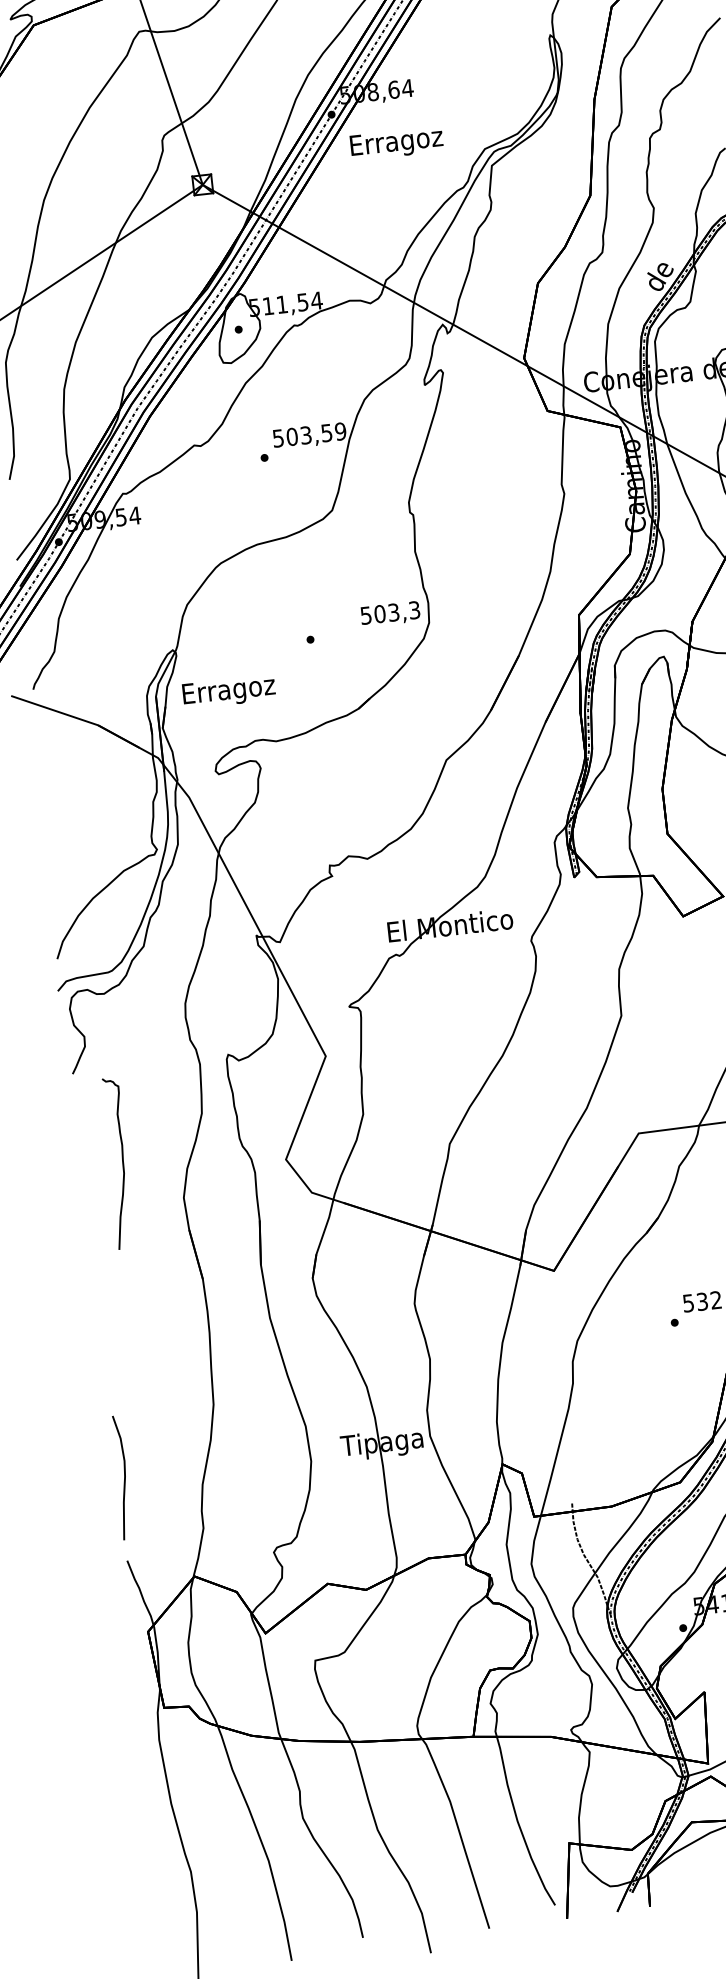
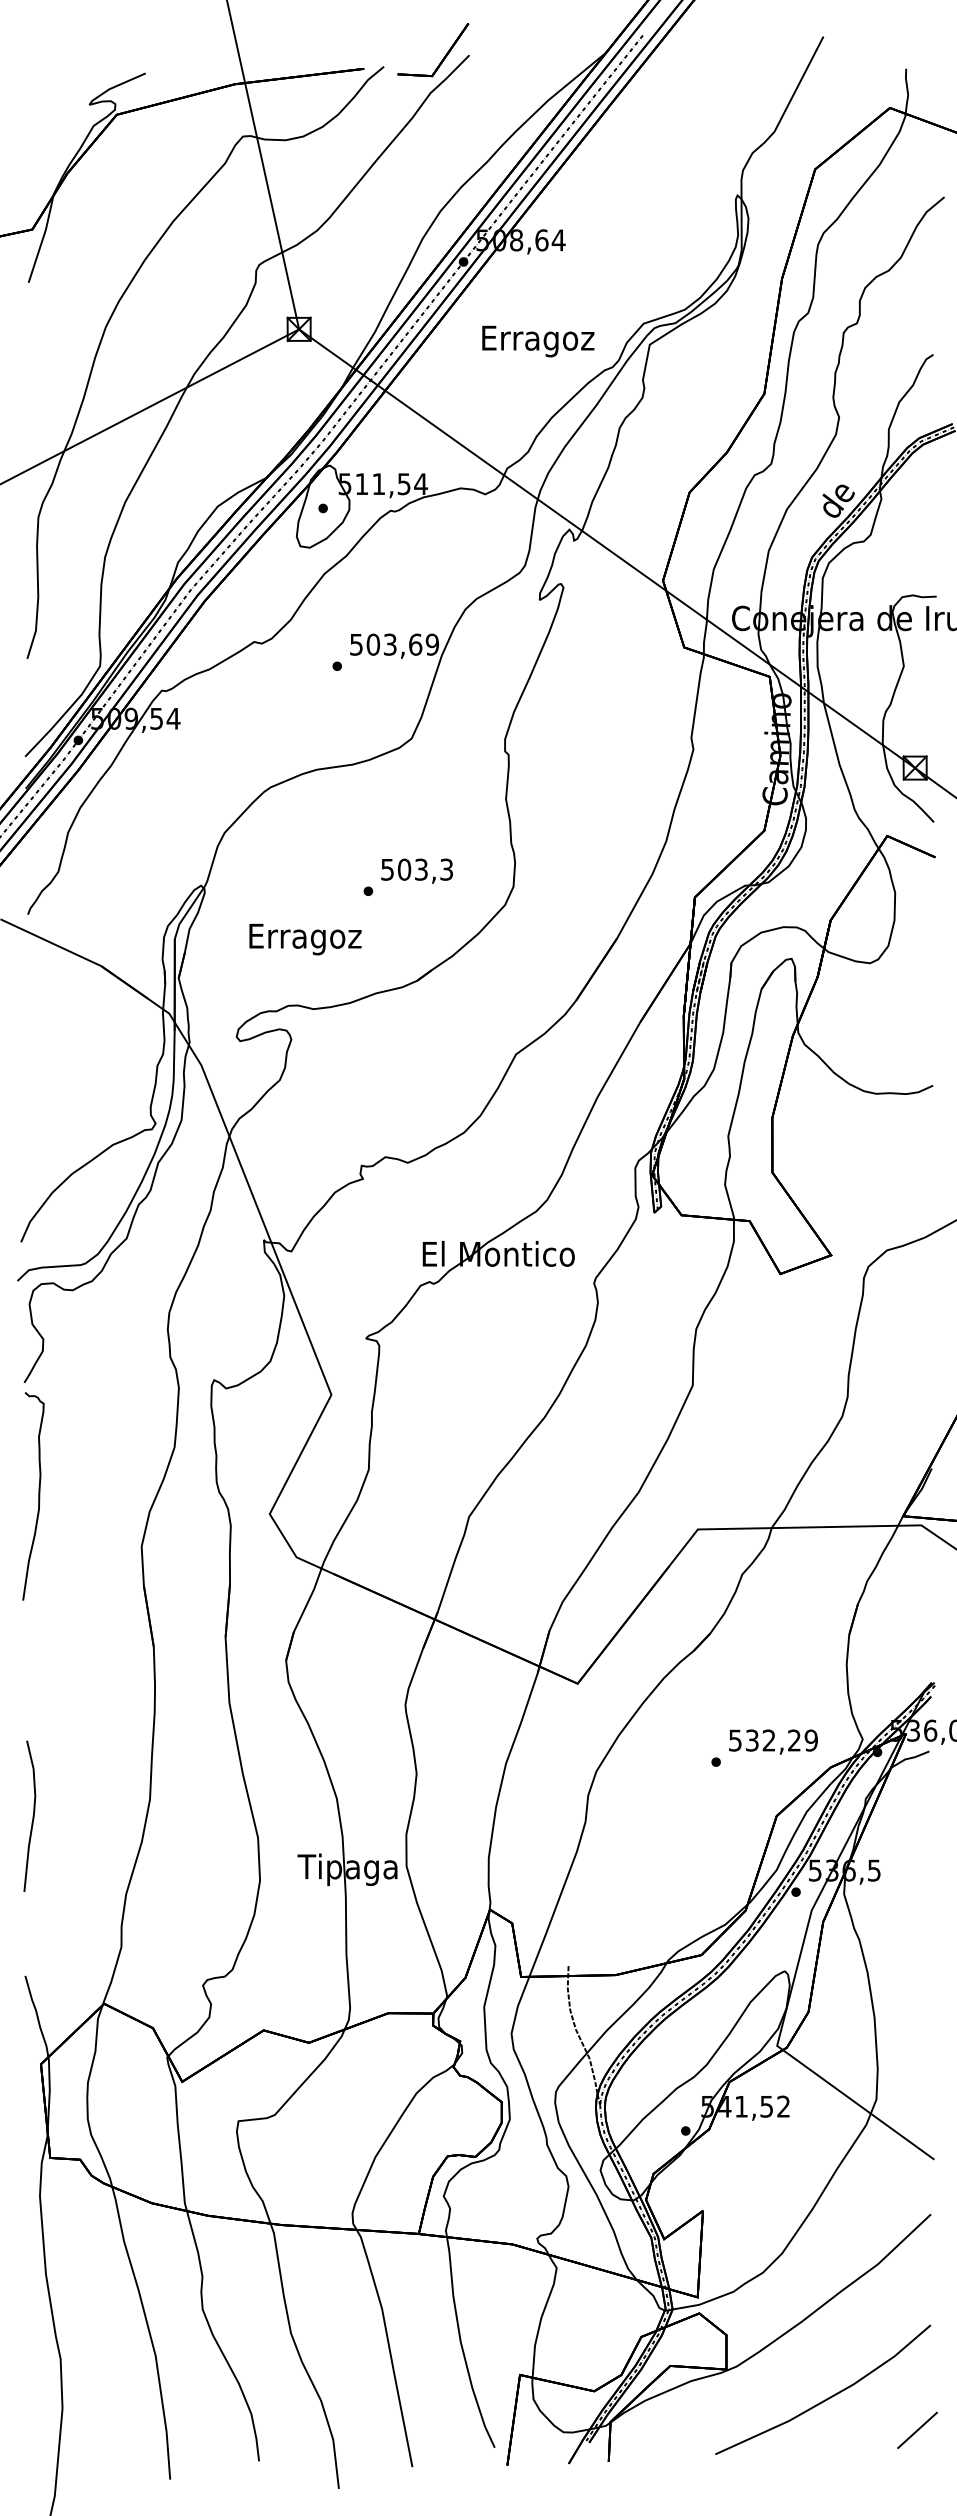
text: (397, 143) -> (538, 341), moved
text: (326, 432) -> (415, 644), 503,59 -> 503,69
text: (389, 613) -> (416, 870), moved
text: (229, 692) -> (305, 939), moved
curve: (122, 1163) -> (38, 1496), moved
curve: (124, 1477) -> (32, 1816), moved

